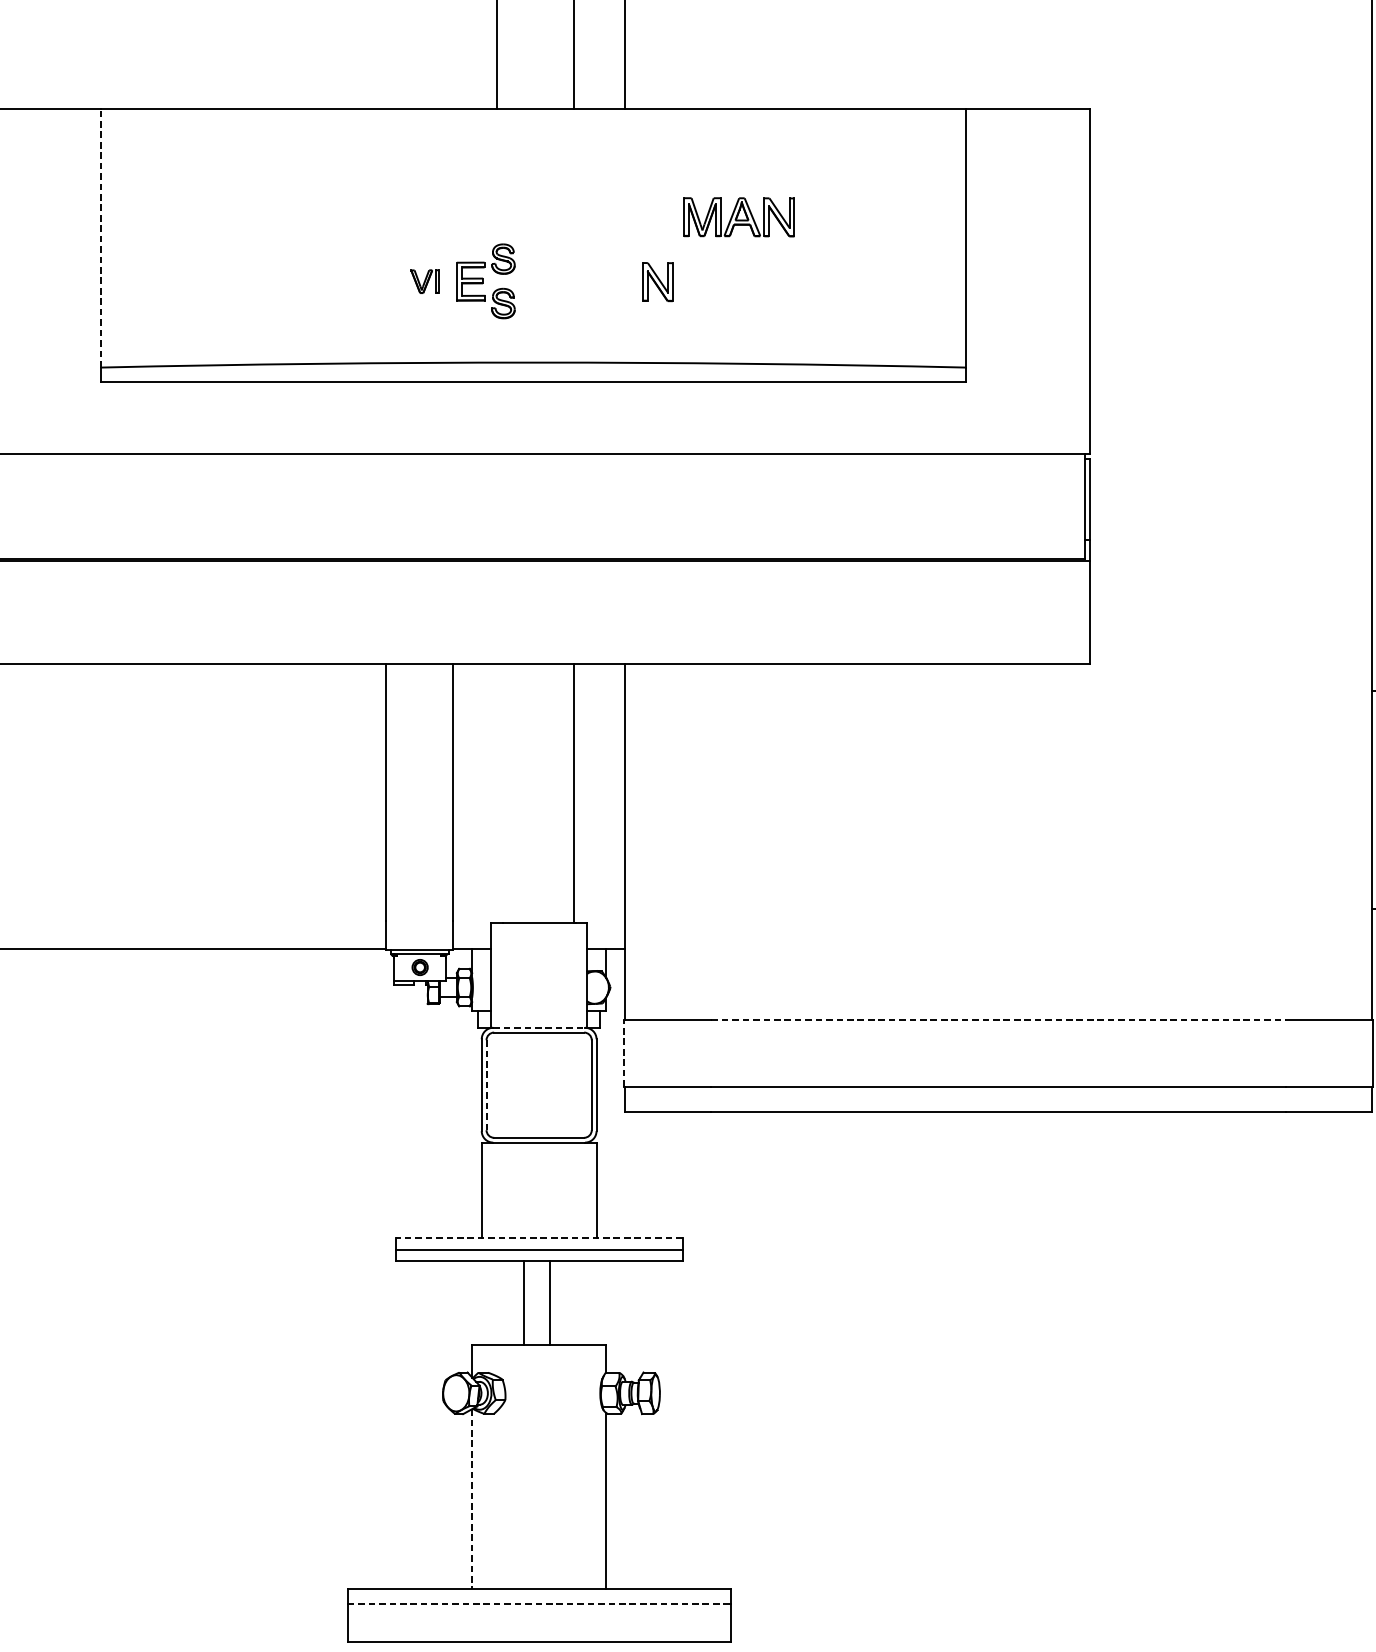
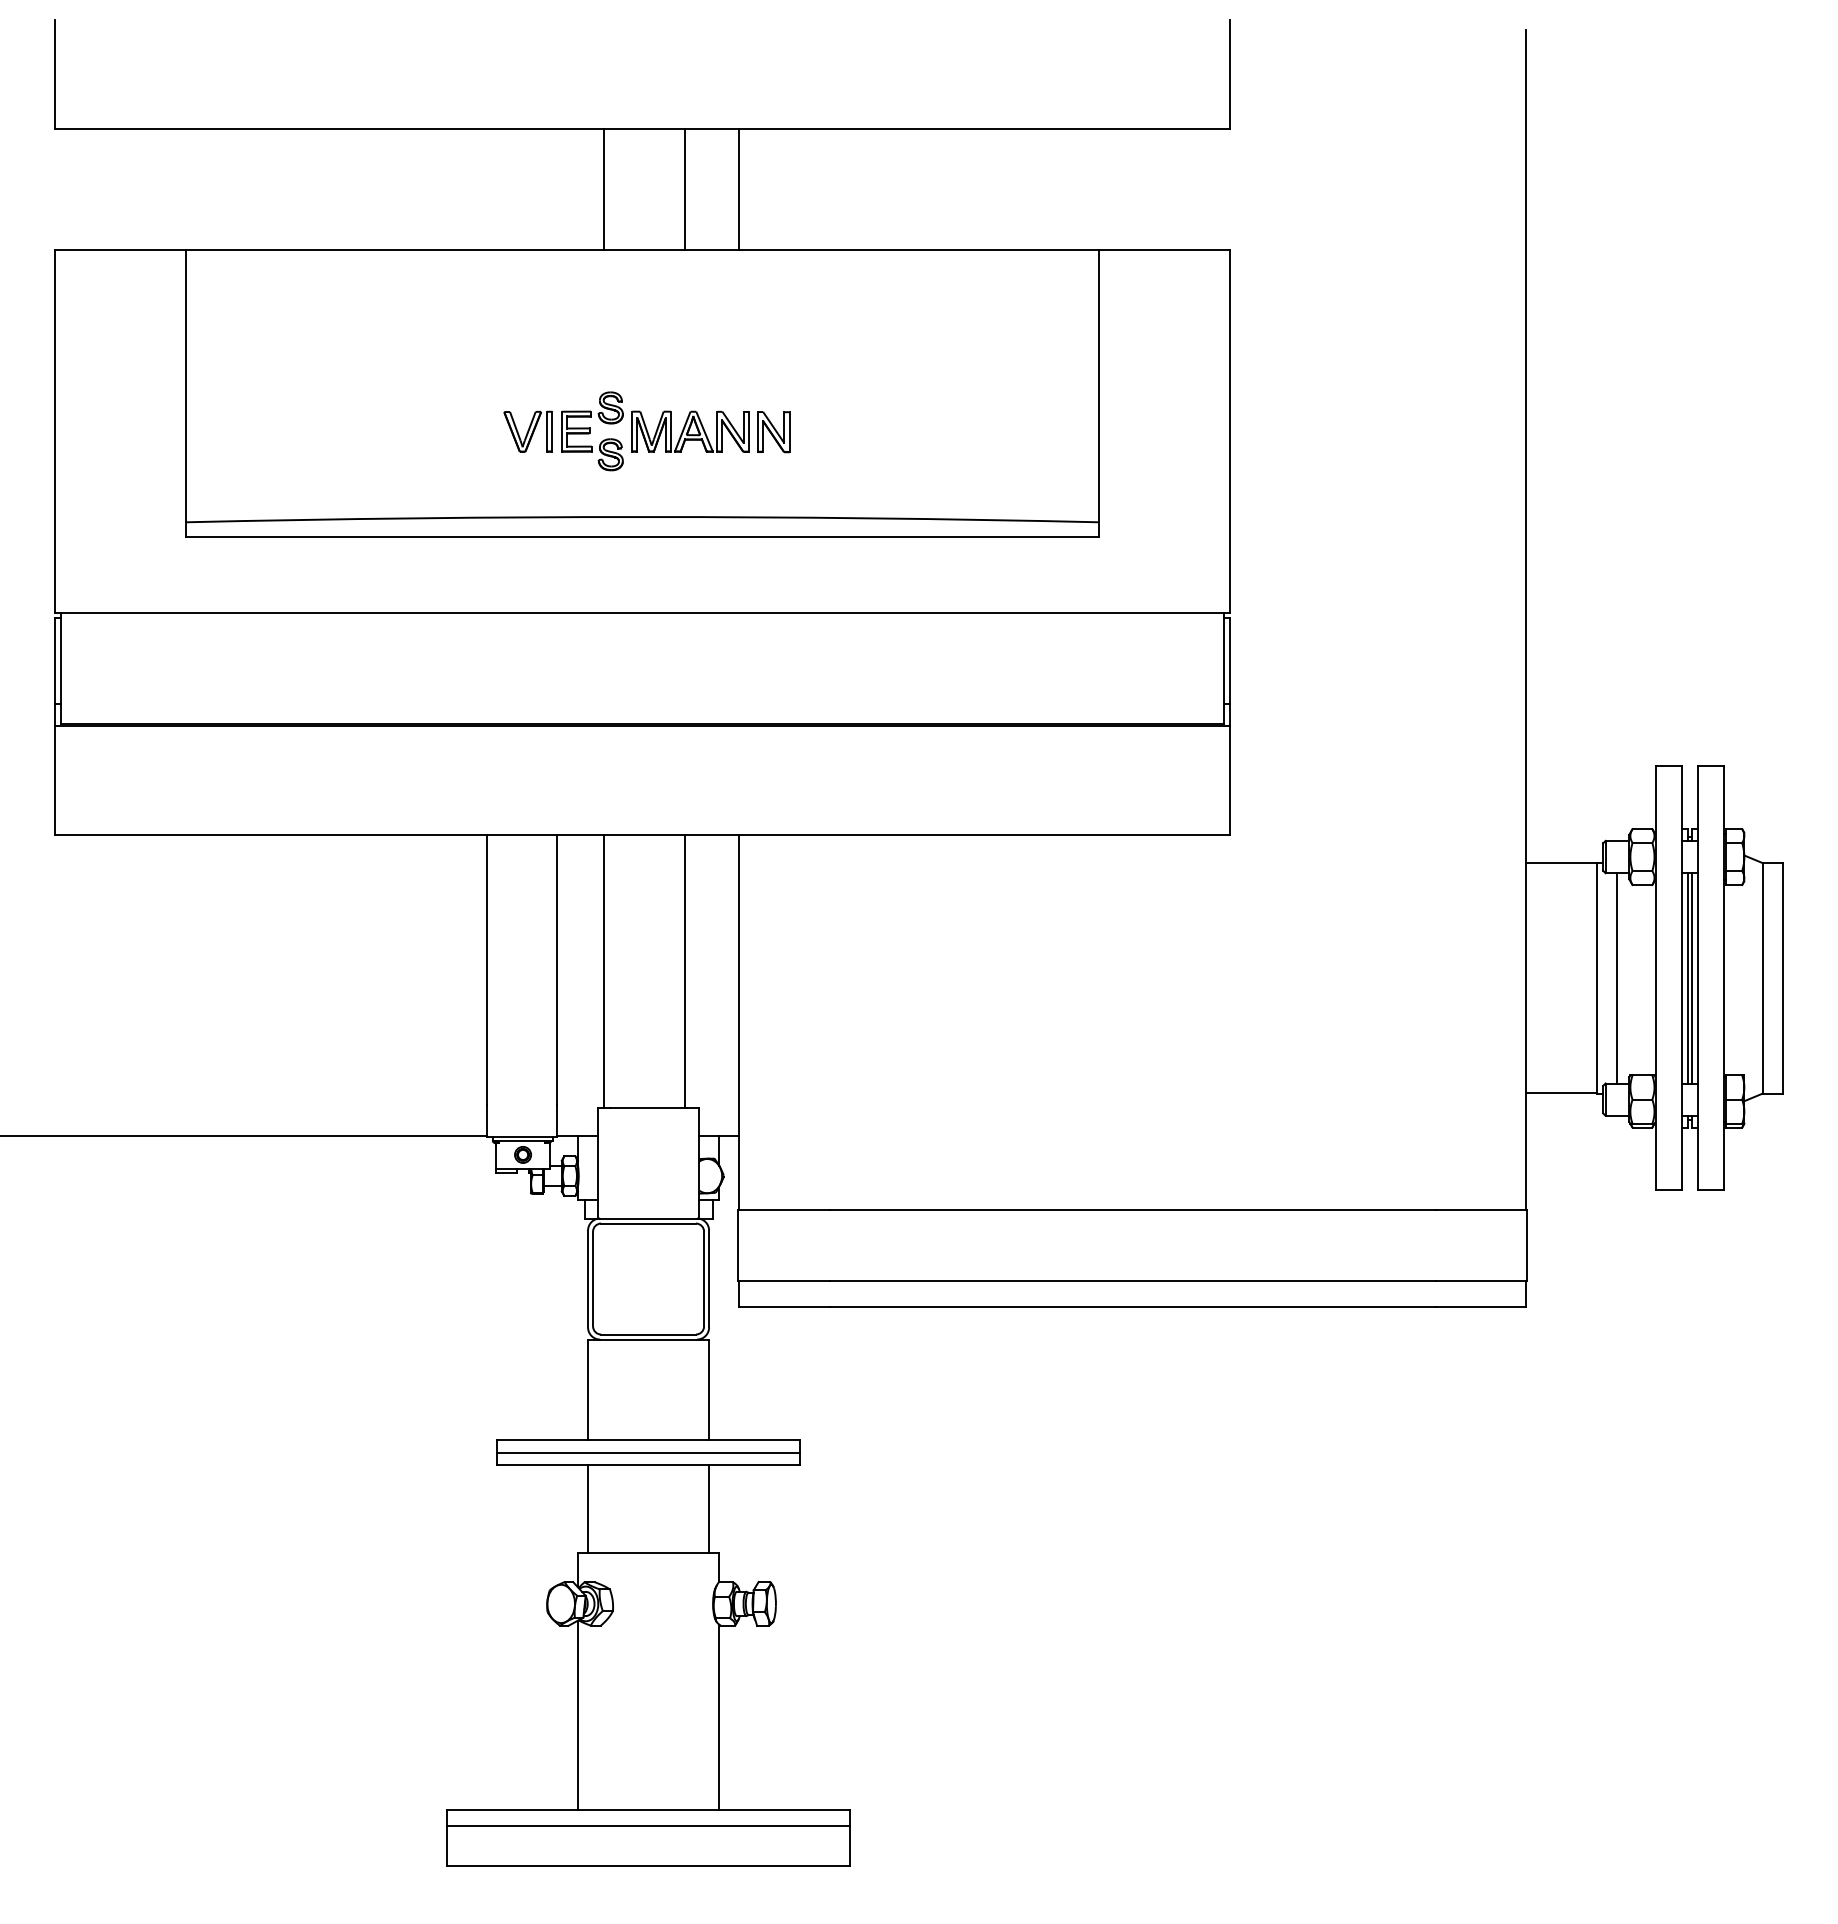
part: (739, 217) -> (690, 431), moved
line: (100, 237) -> (186, 385), dashed -> solid
part: (424, 281) -> (527, 431), size x1.67
line: (497, 793) -> (604, 971), added
line: (998, 1020) -> (1132, 1210), dashed -> solid
line: (540, 1027) -> (649, 1218), dashed -> solid
line: (624, 1052) -> (738, 1244), dashed -> solid
line: (486, 1084) -> (593, 1278), dashed -> solid
line: (539, 1238) -> (648, 1440), dashed -> solid
line: (523, 1302) -> (709, 1508), moved
line: (549, 1302) -> (587, 1508), moved
line: (471, 1499) -> (577, 1715), dashed -> solid
line: (539, 1603) -> (648, 1825), dashed -> solid

